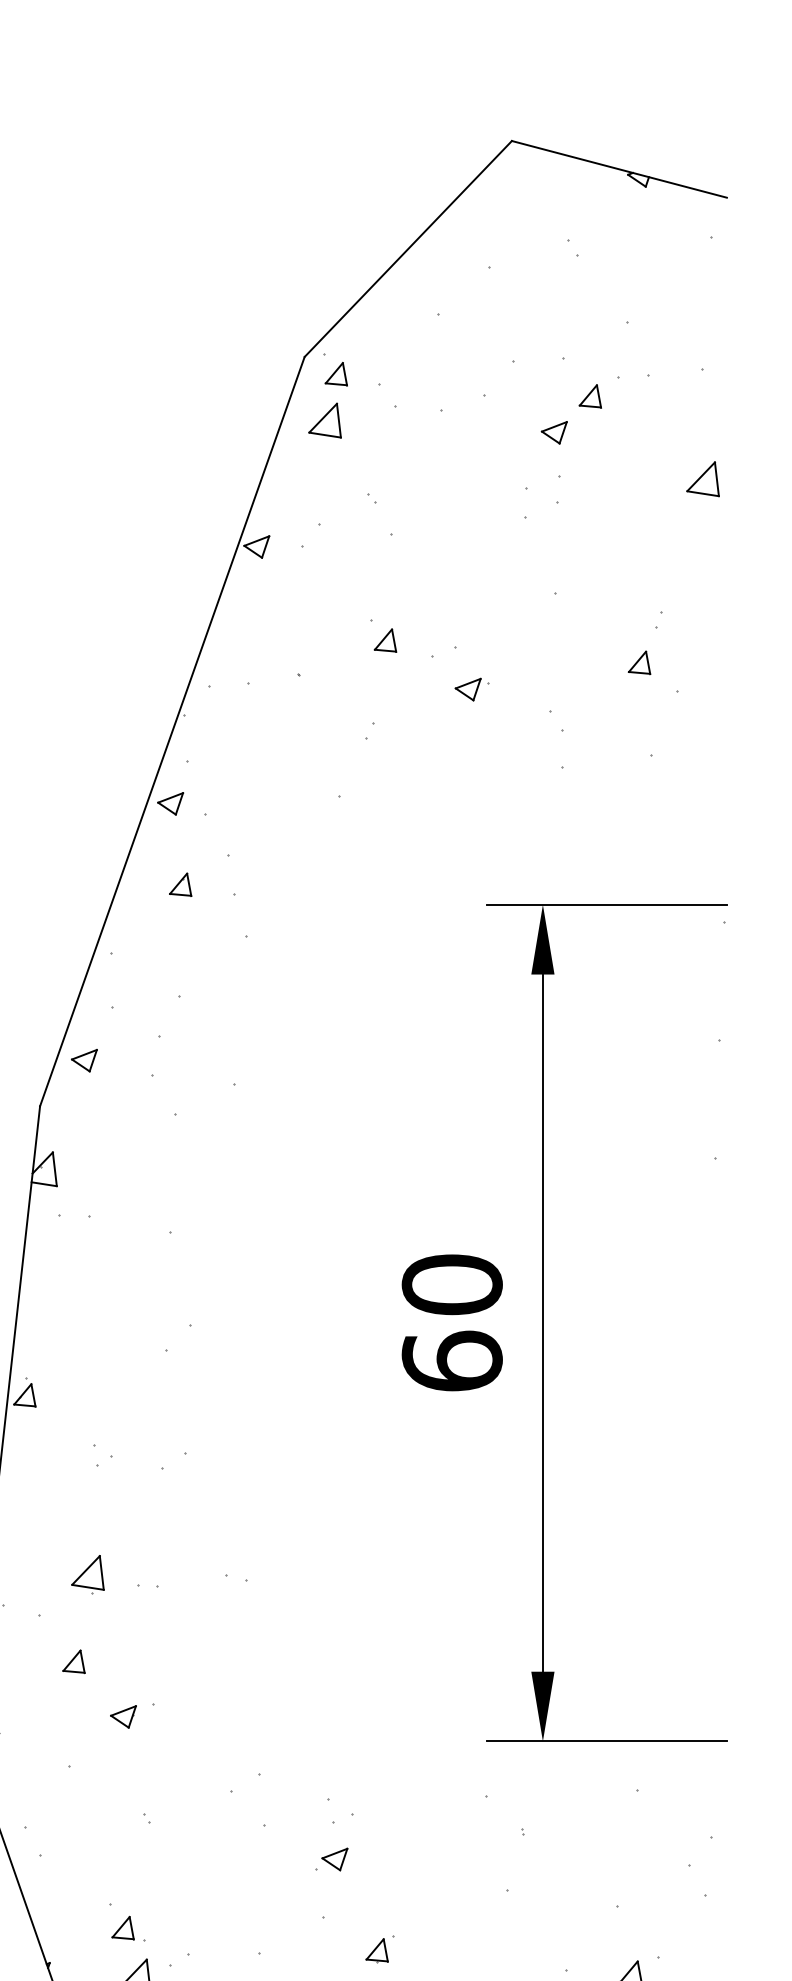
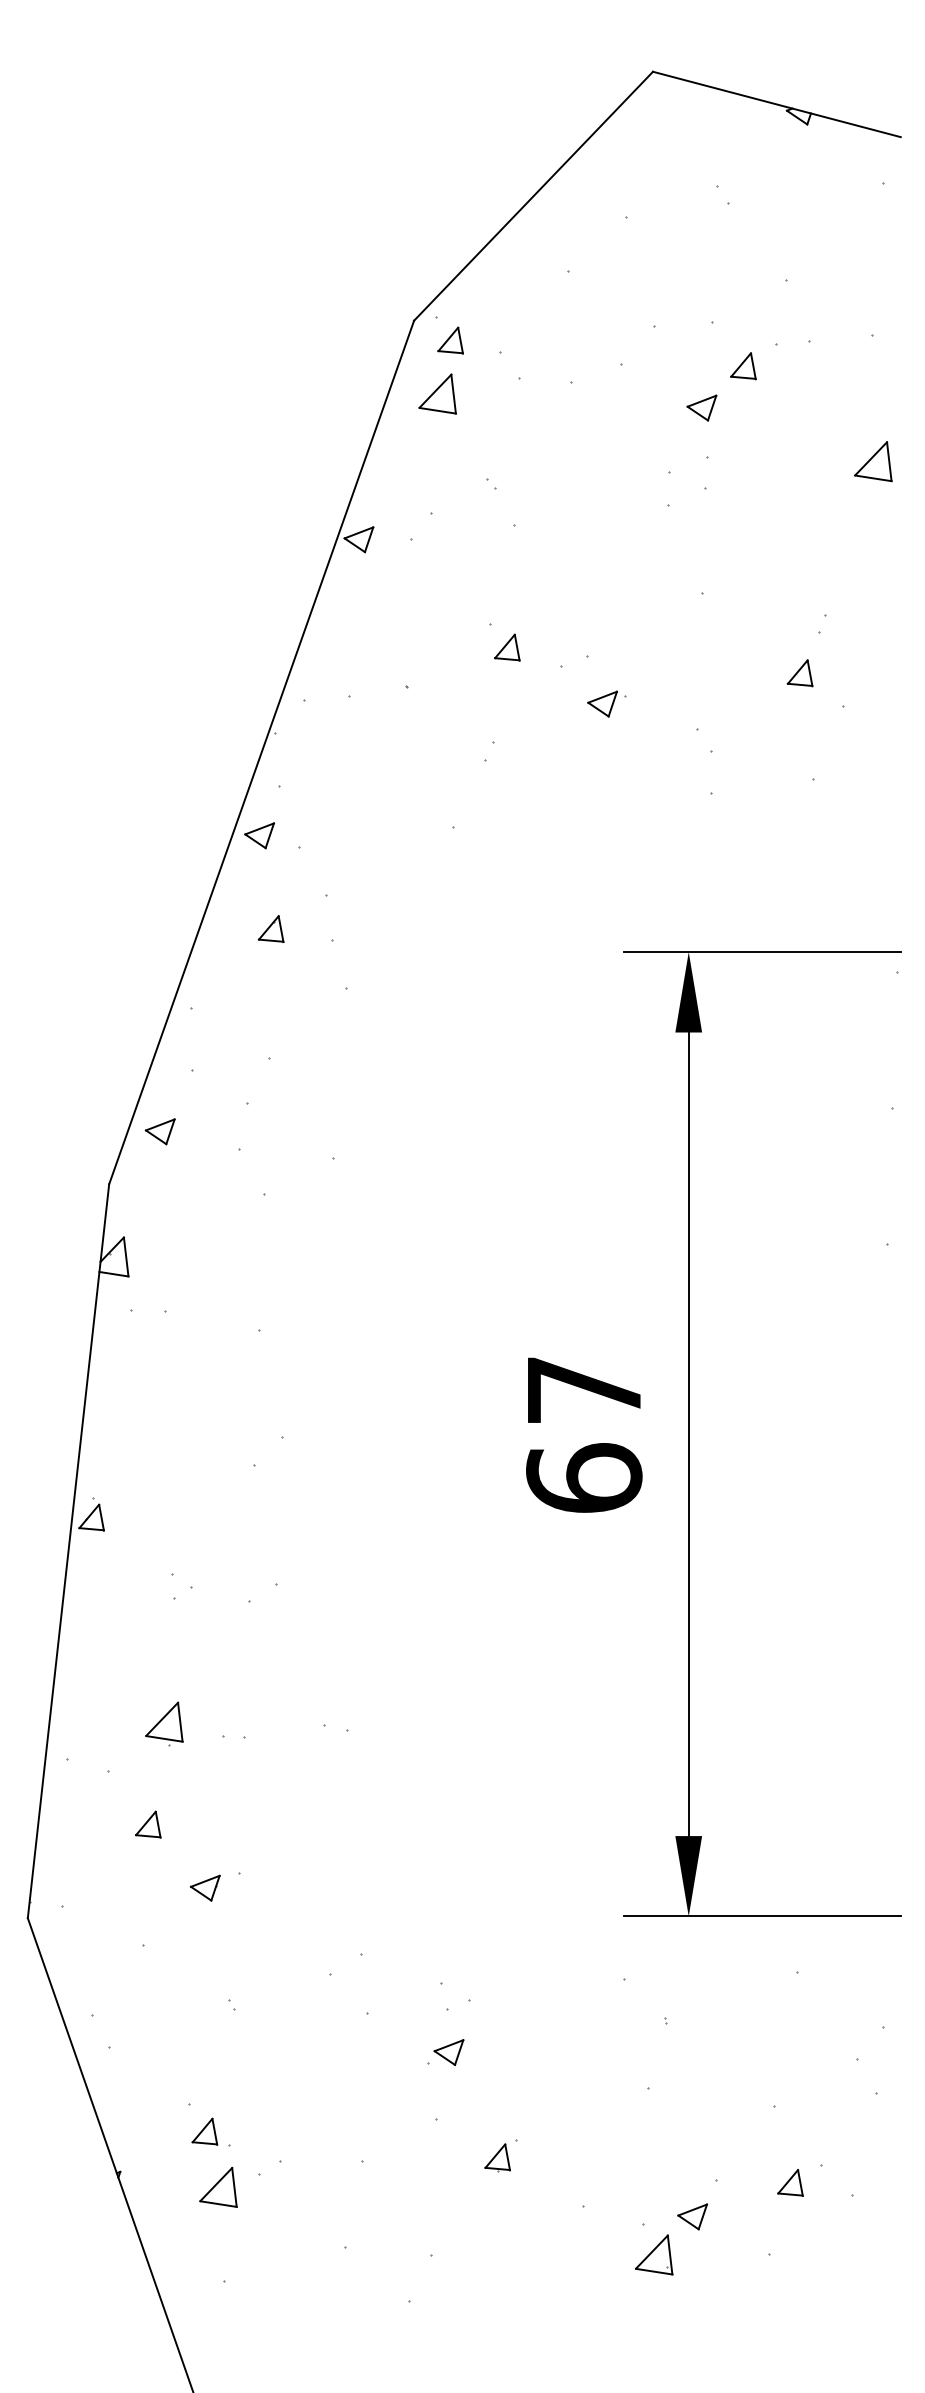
text: (452, 1285) -> (584, 1390), 60 -> 67

